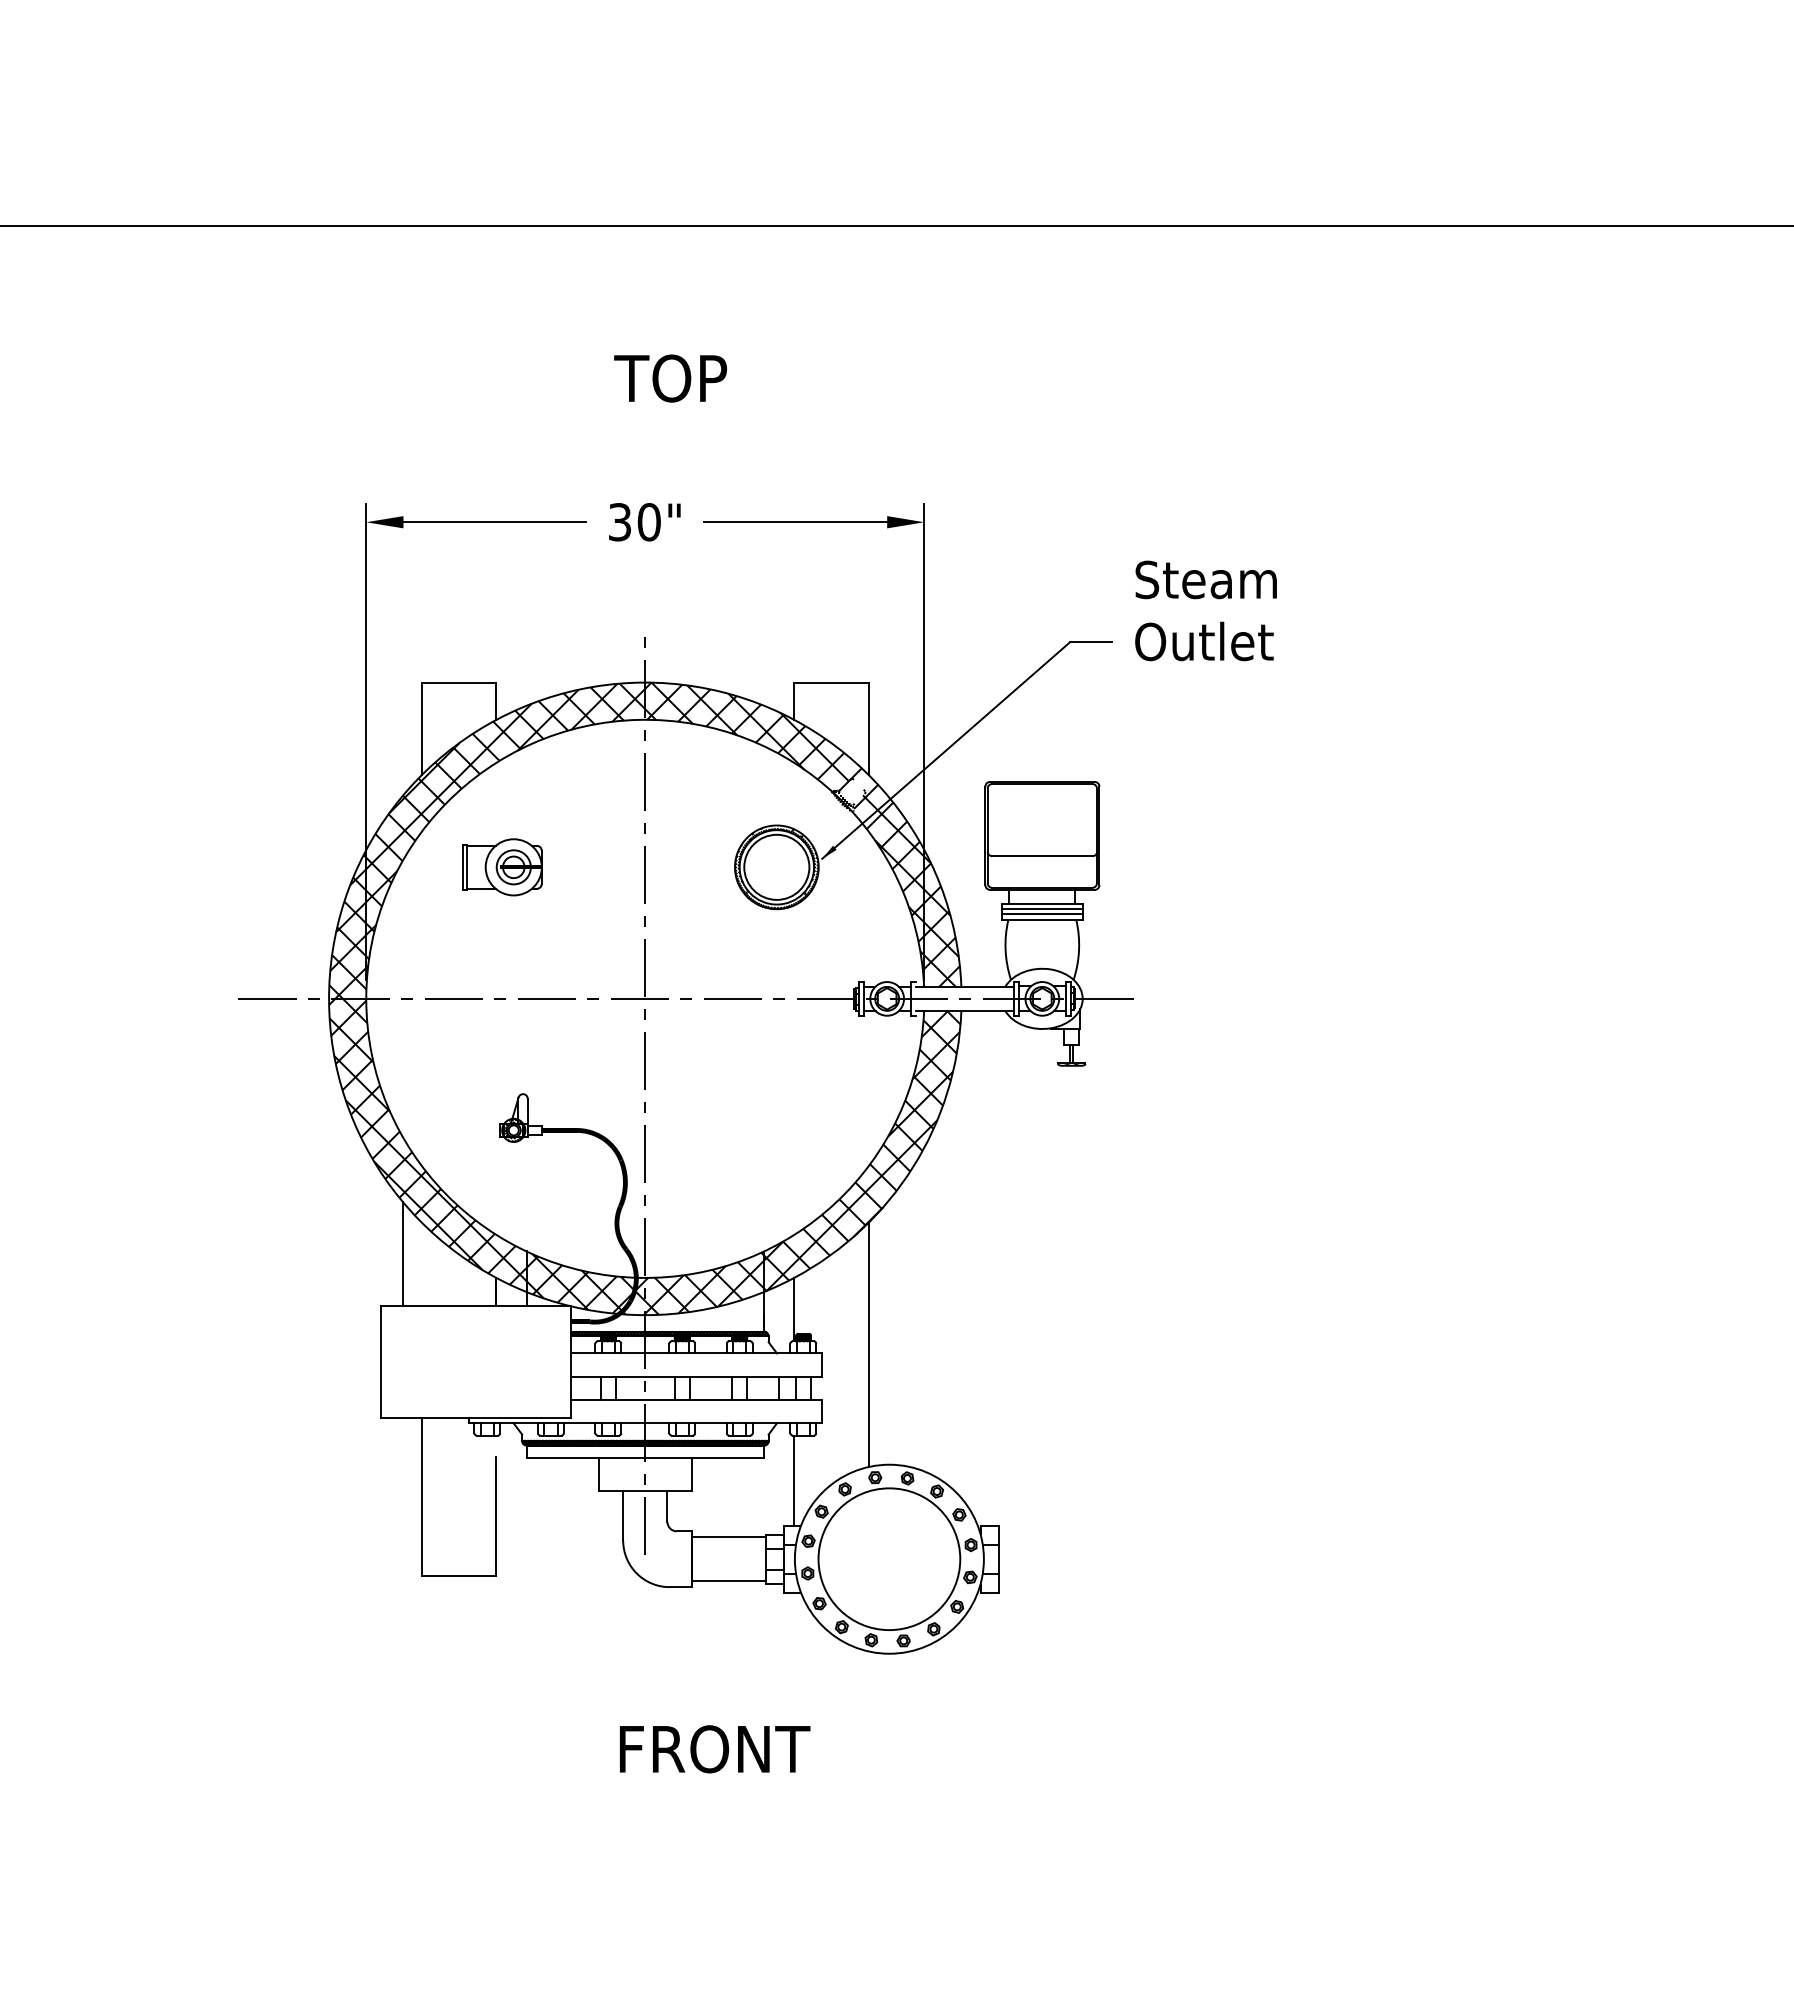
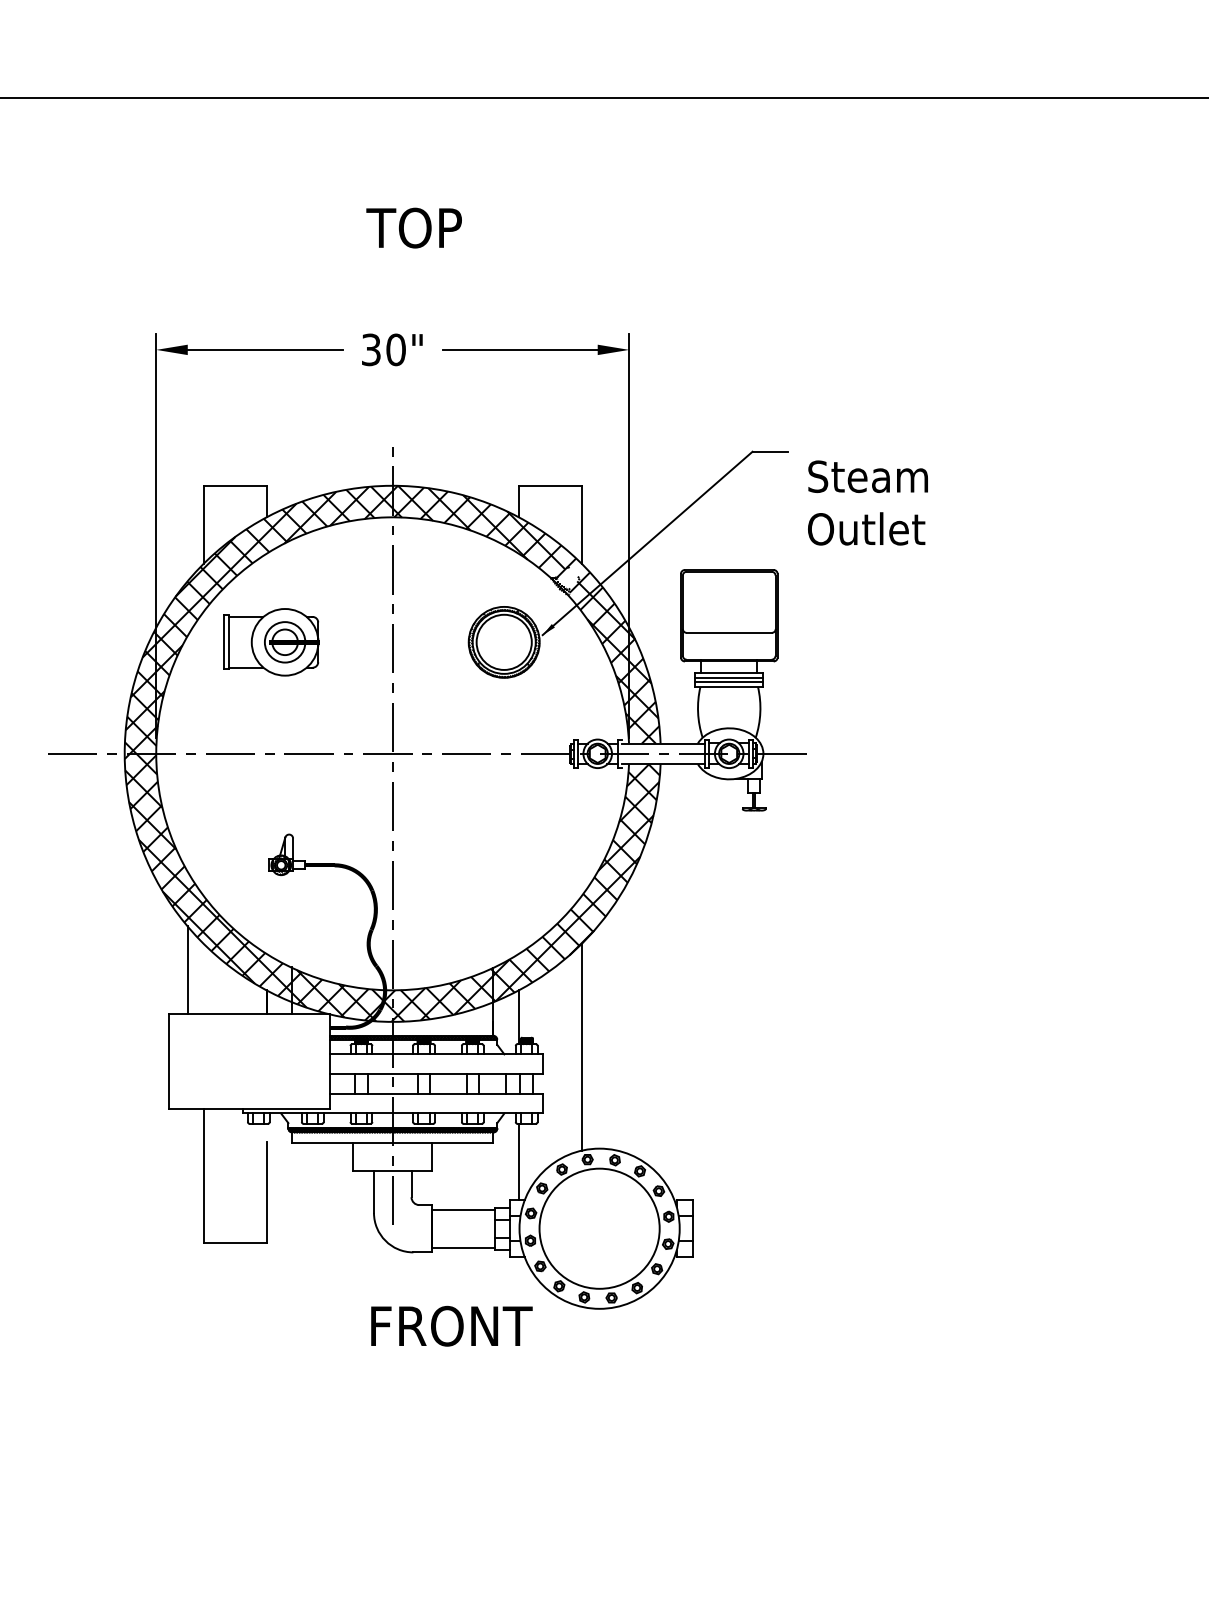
text: (1205, 610) -> (867, 502), moved
part: (502, 867) -> (271, 642), size x1.4
text: (715, 1749) -> (452, 1326), moved

